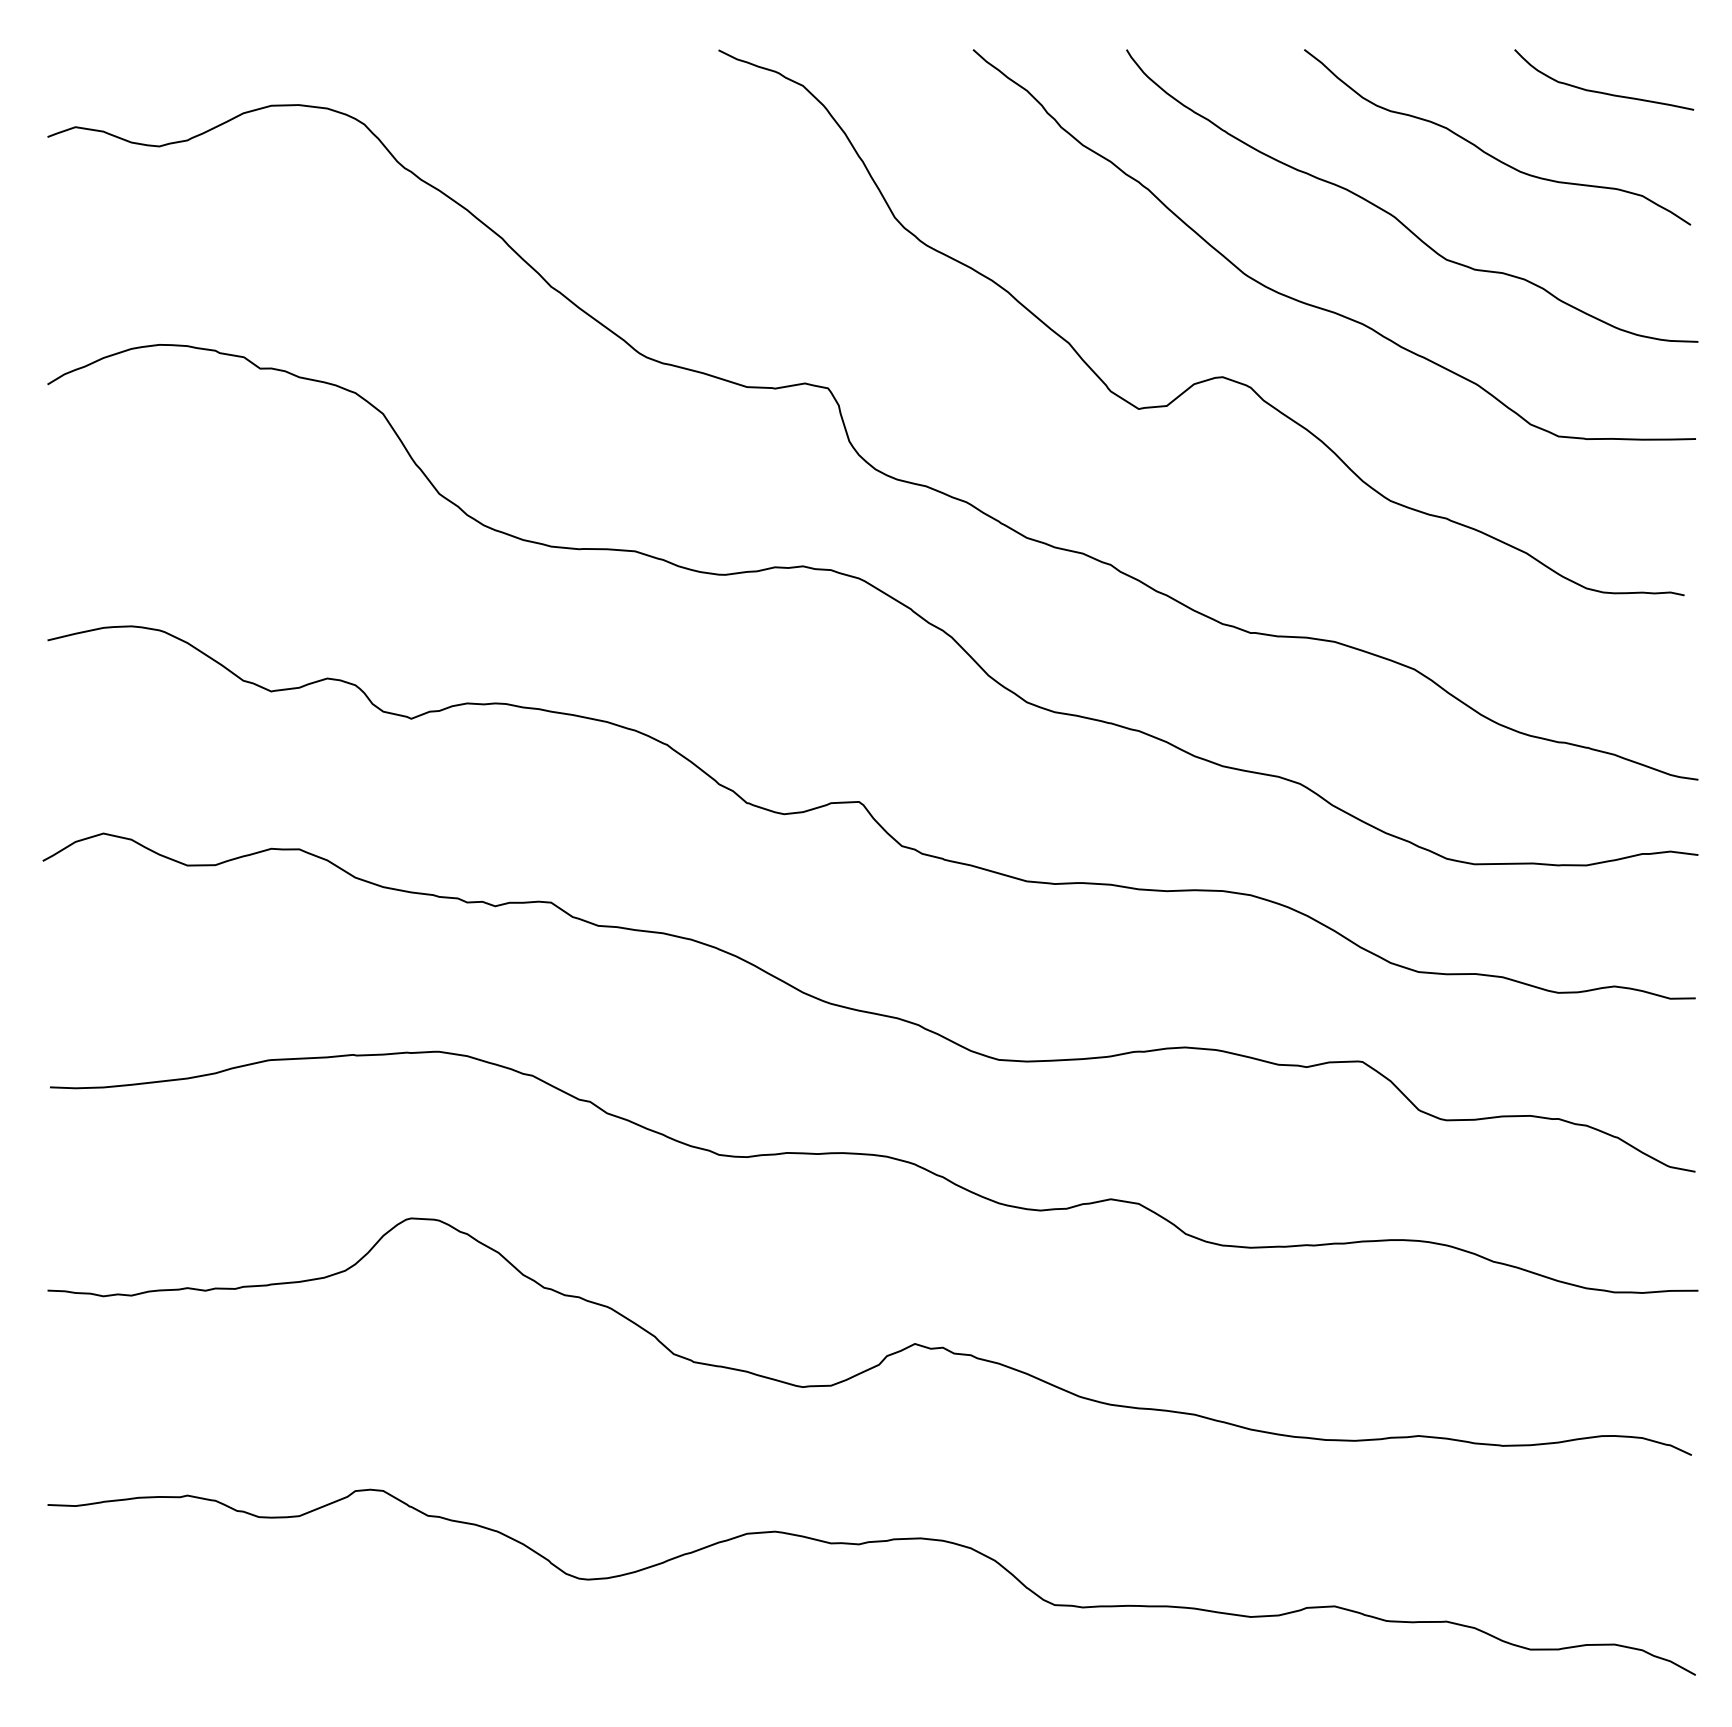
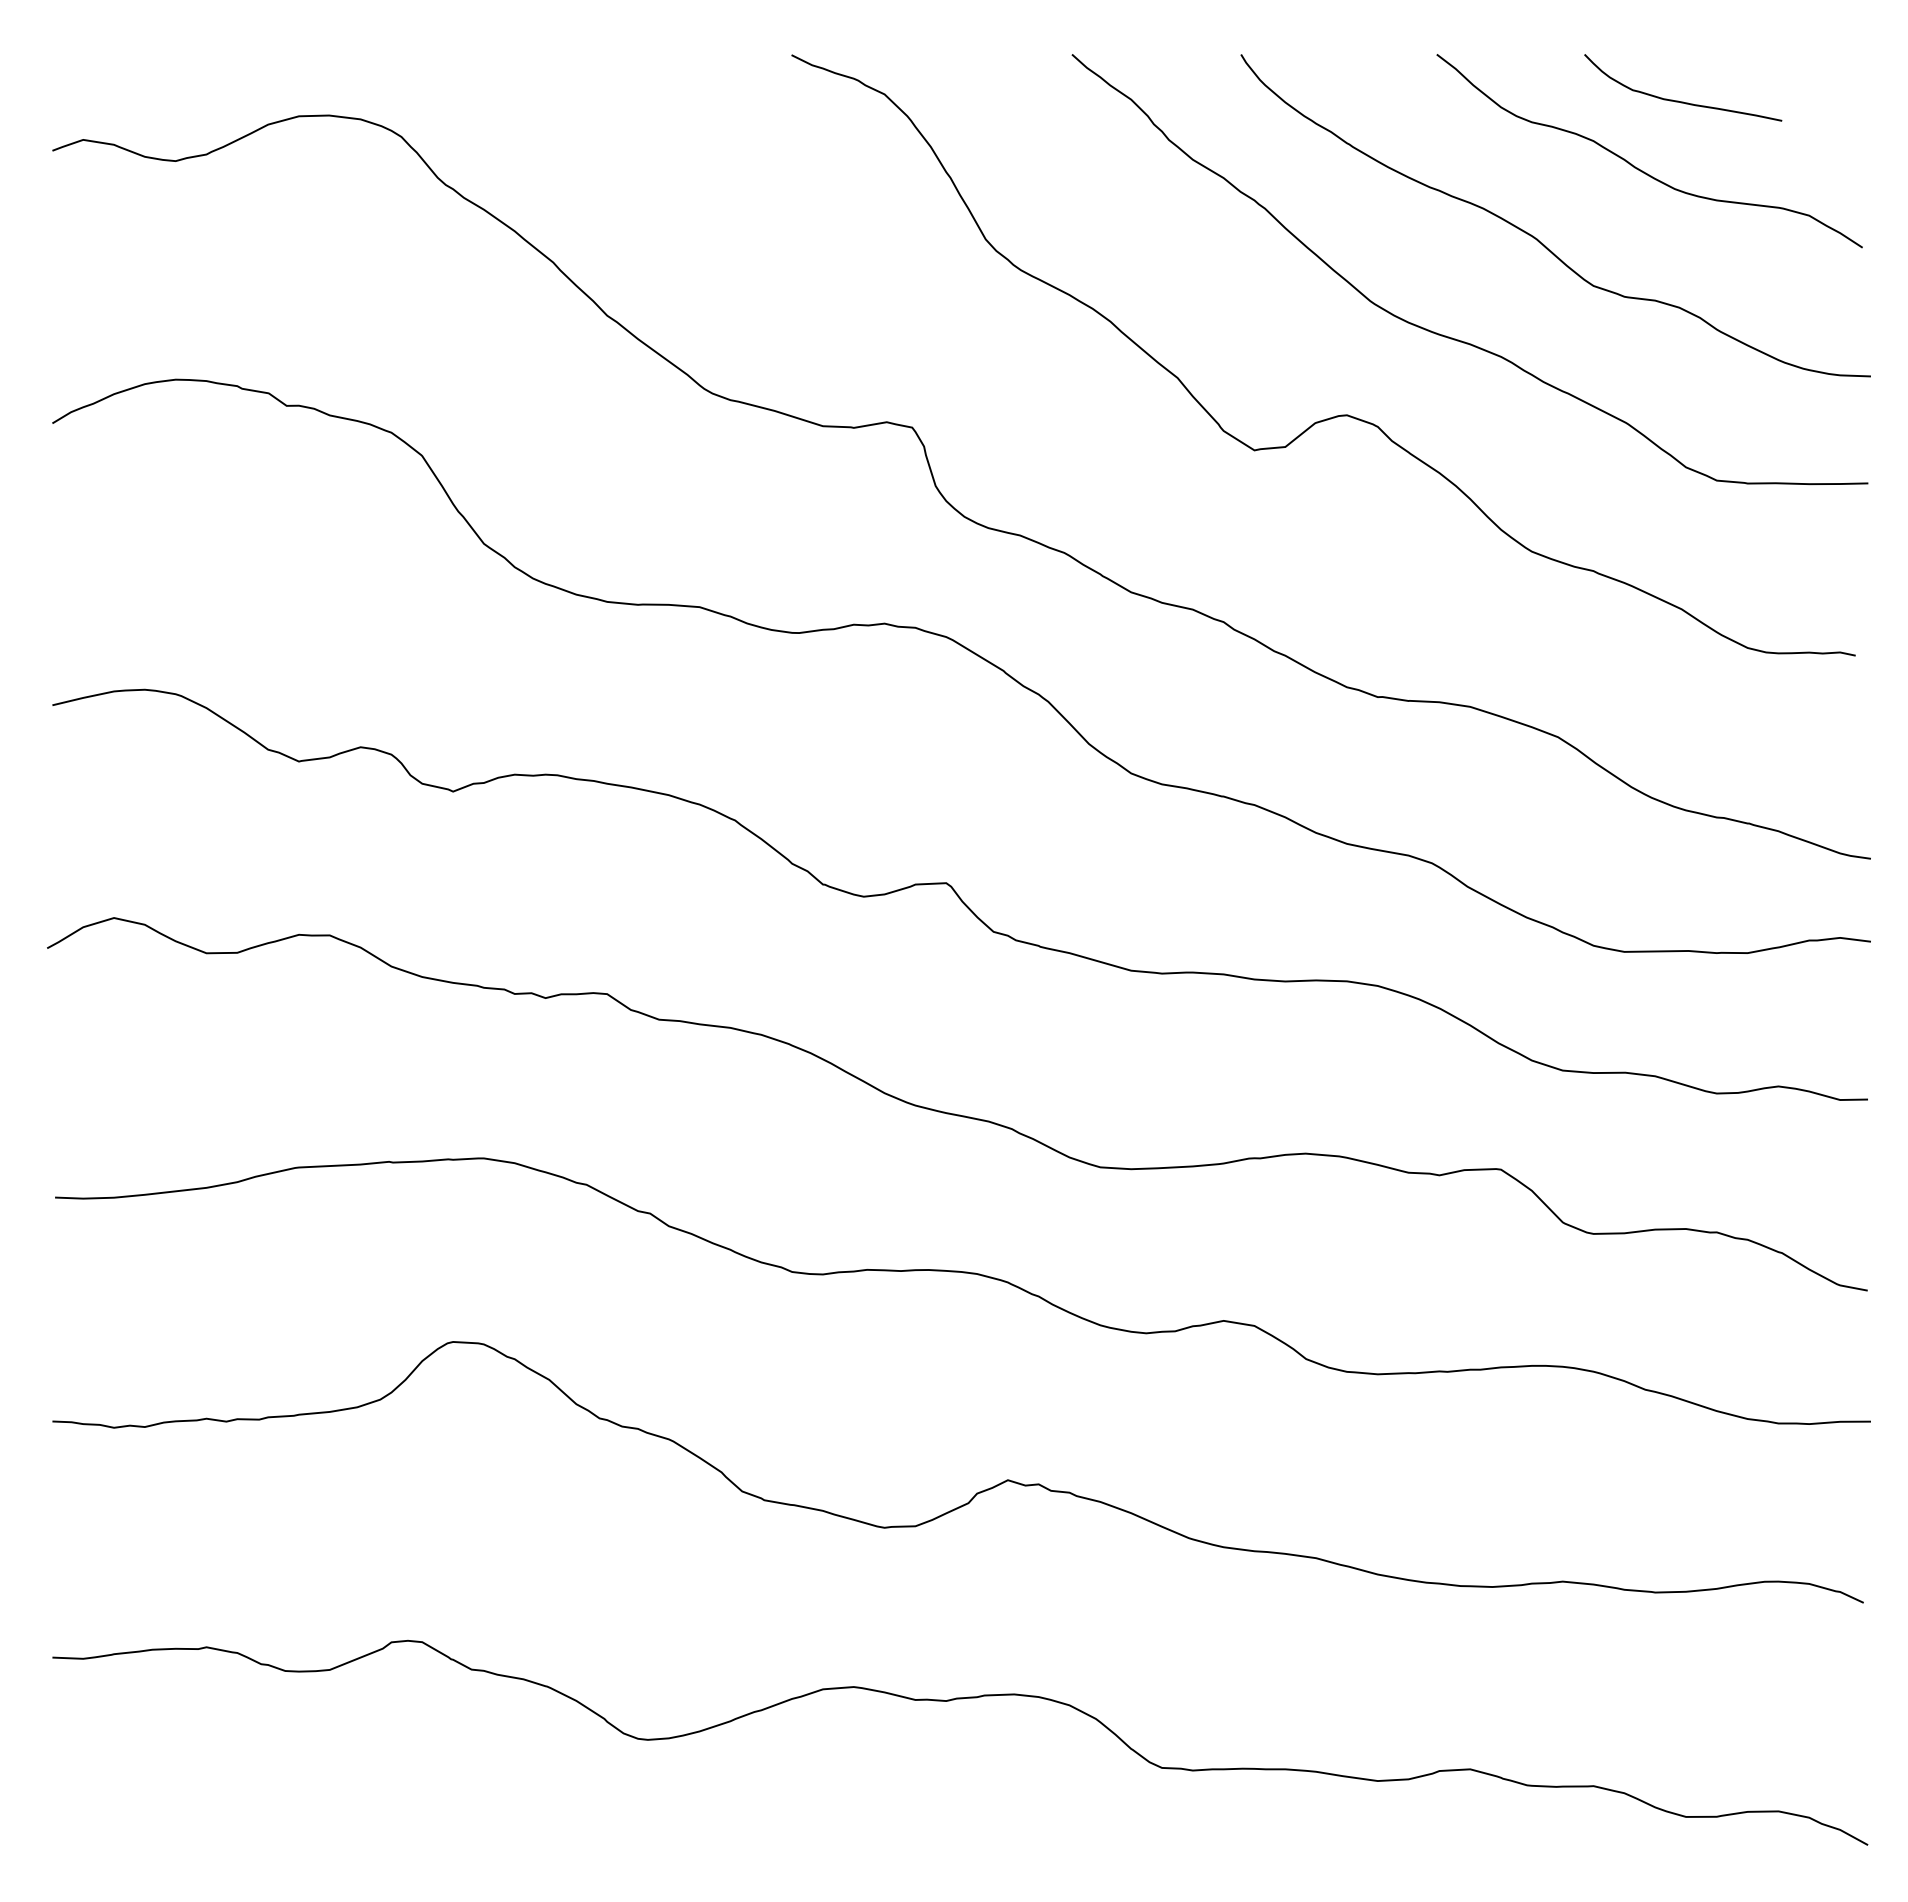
curve: (1599, 91) -> (1678, 100), moved

